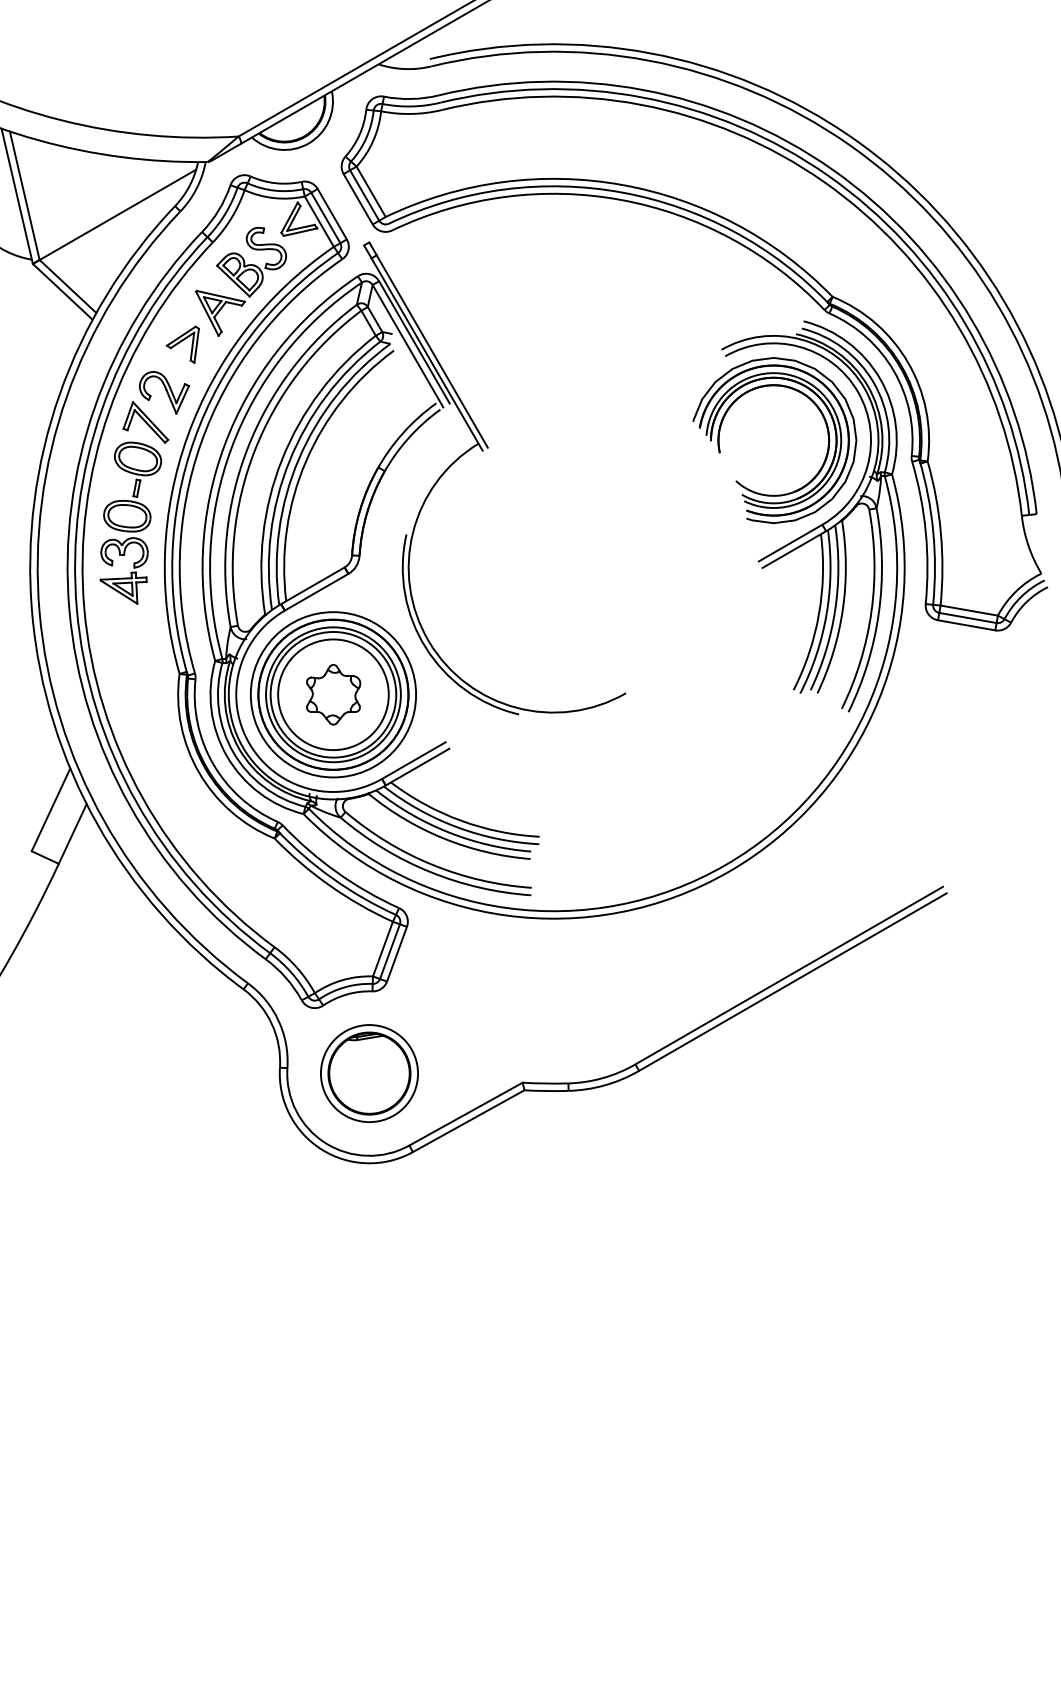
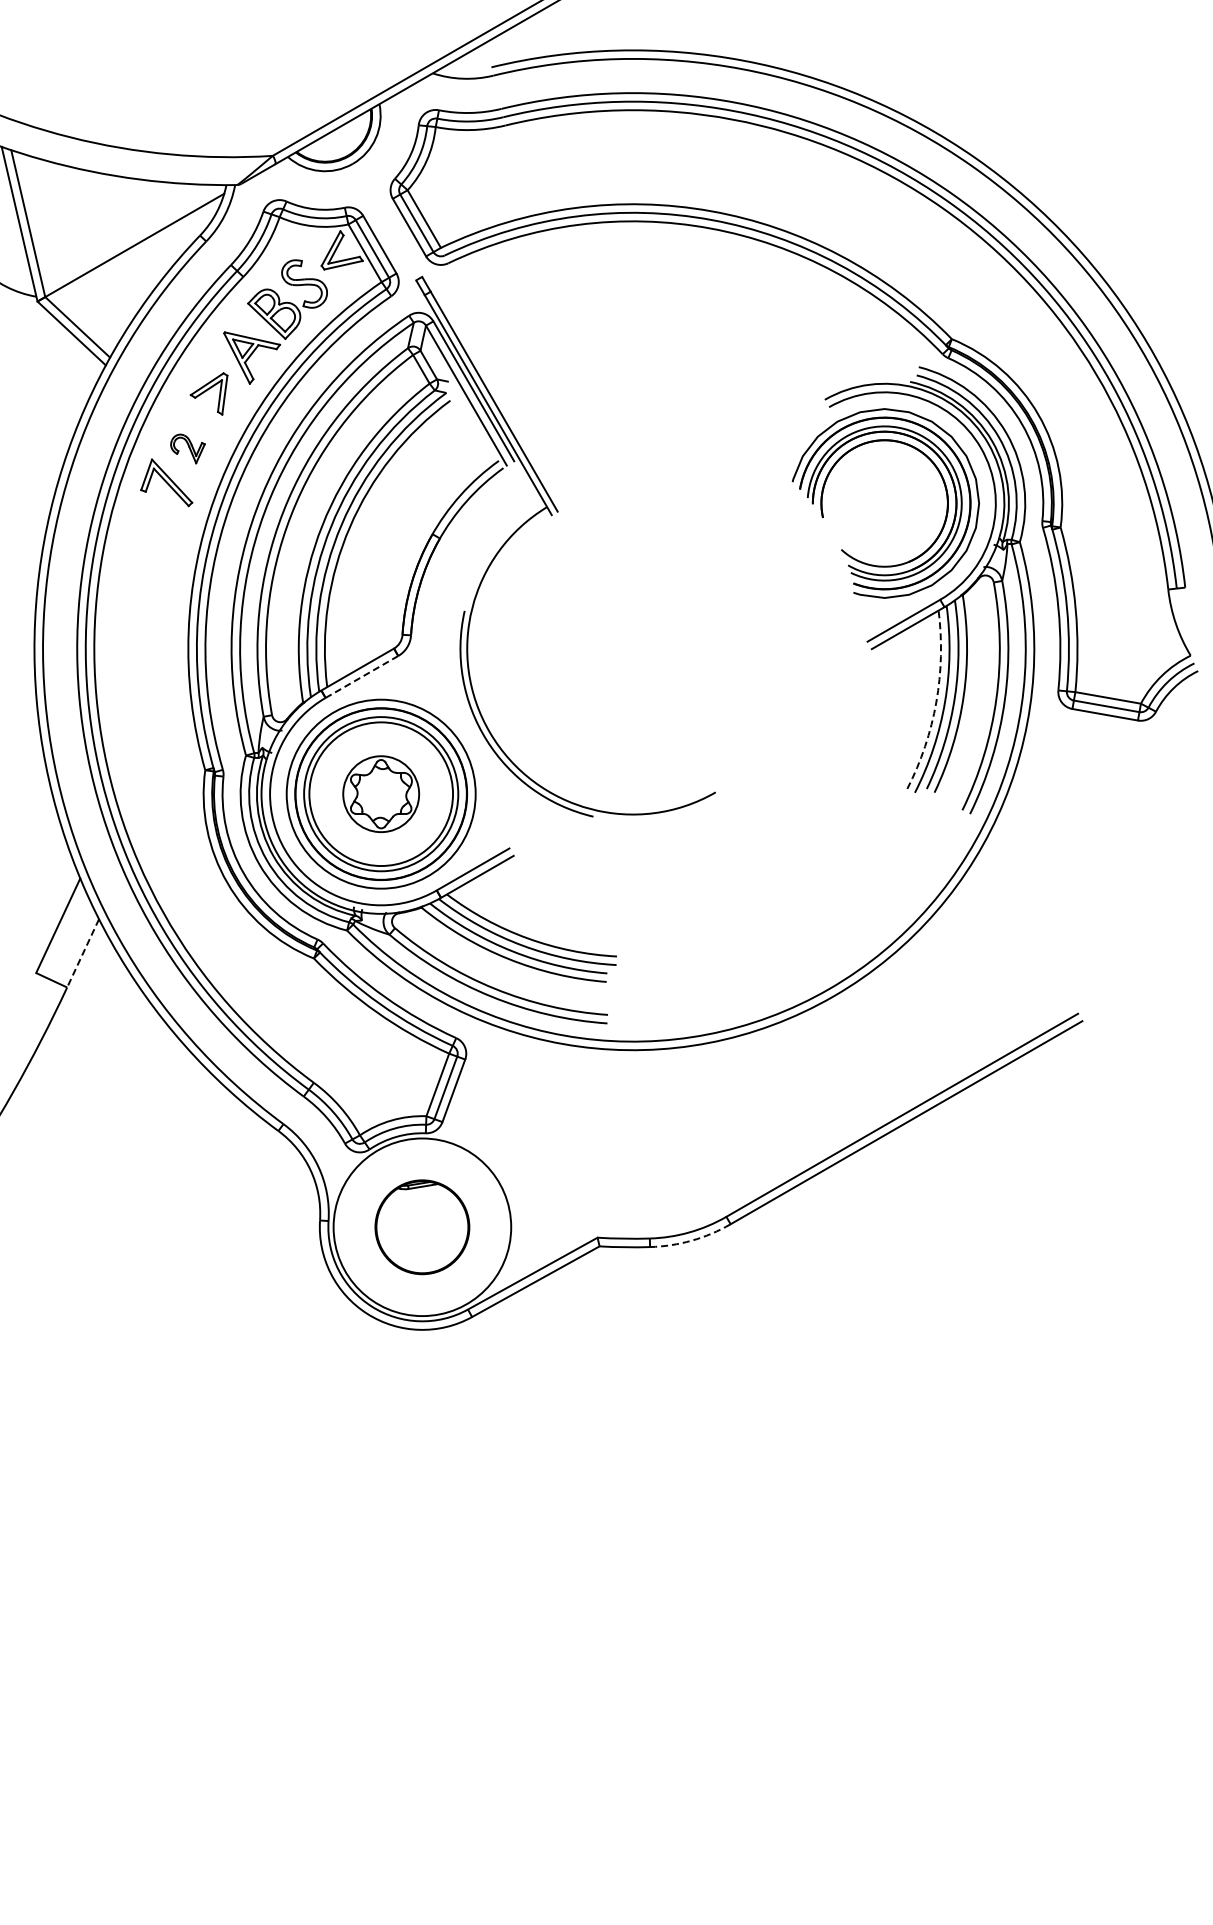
part: (164, 392) -> (187, 448), size x0.6
part: (130, 522) -> (149, 597), removed
line: (316, 591) -> (361, 676), solid -> dashed
arc: (819, 614) -> (936, 702), solid -> dashed
circle: (332, 694) -> (380, 793), size x0.6
line: (73, 834) -> (83, 953), solid -> dashed
circle: (368, 1072) -> (421, 1226), size x1.6
arc: (604, 1085) -> (691, 1240), solid -> dashed

